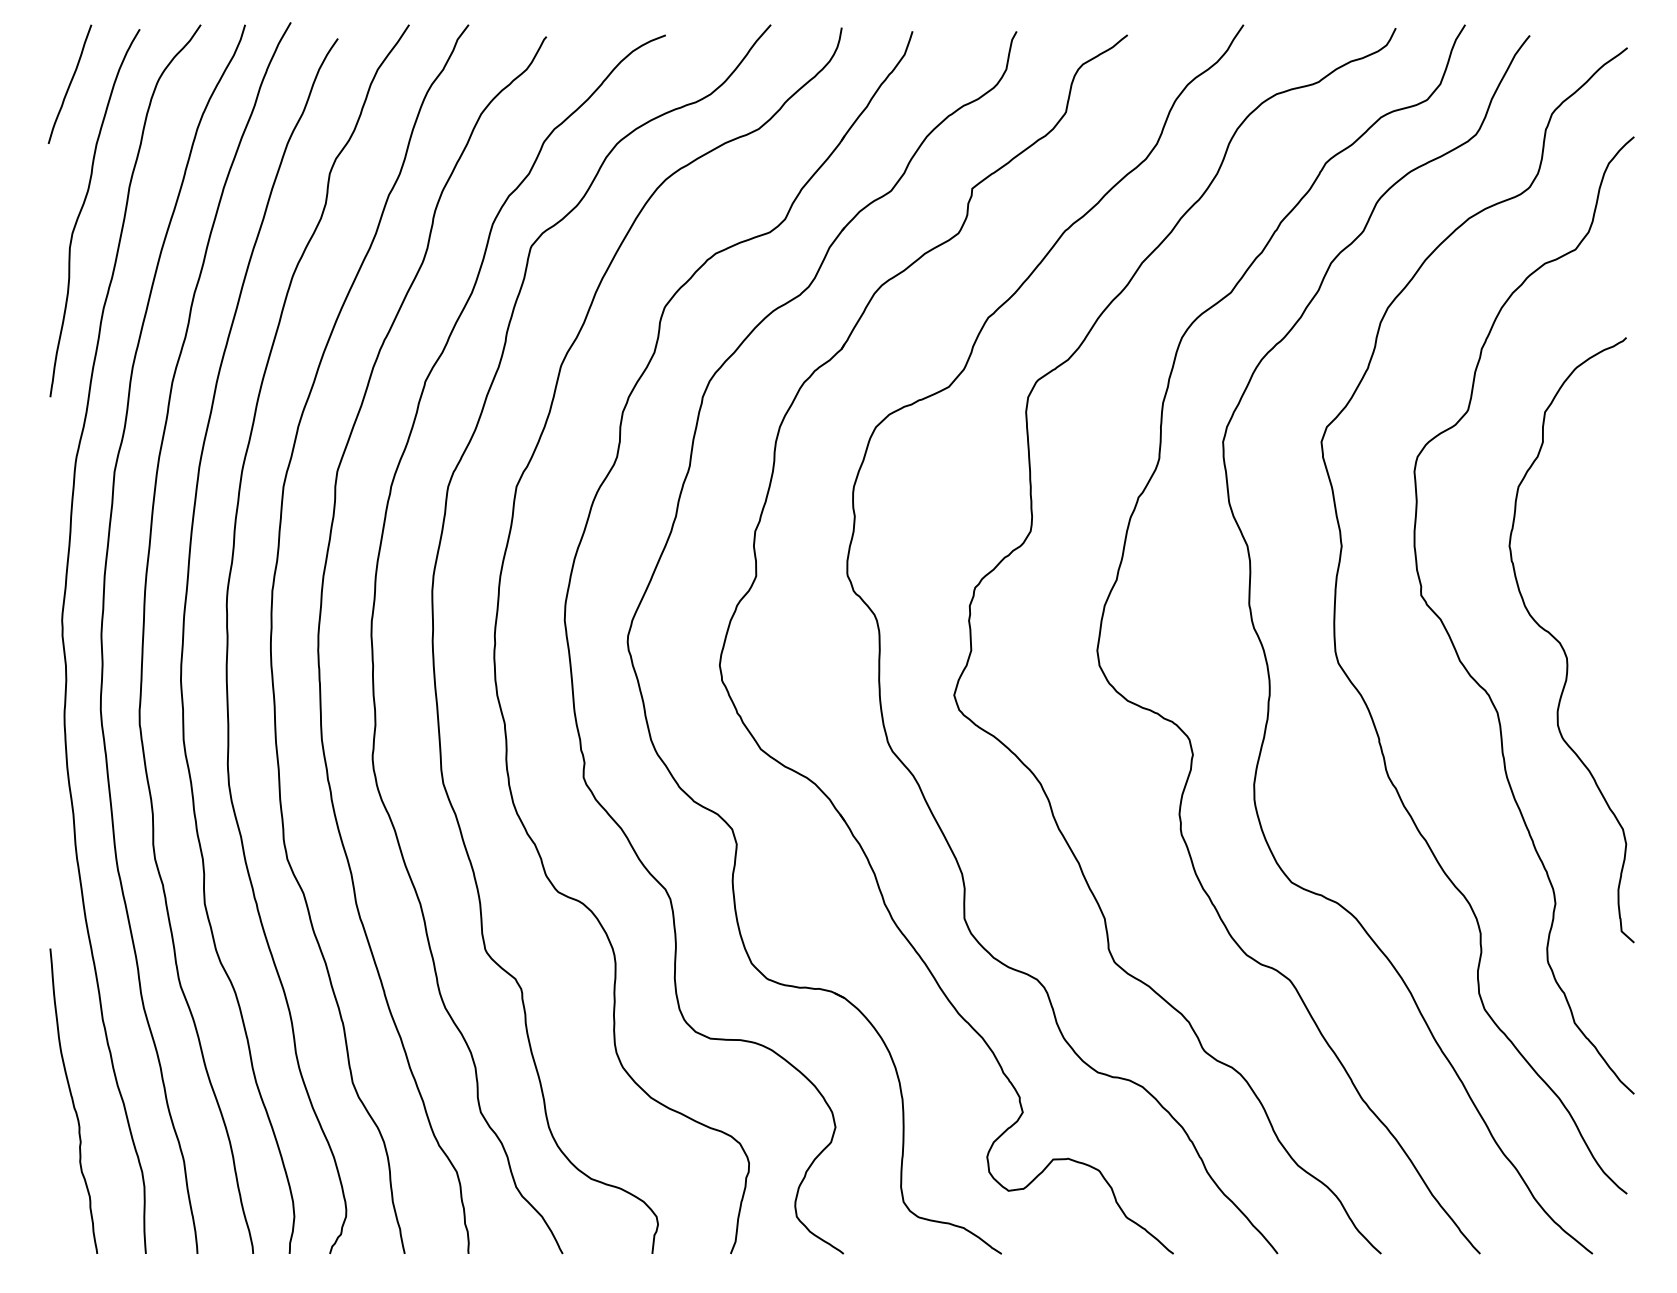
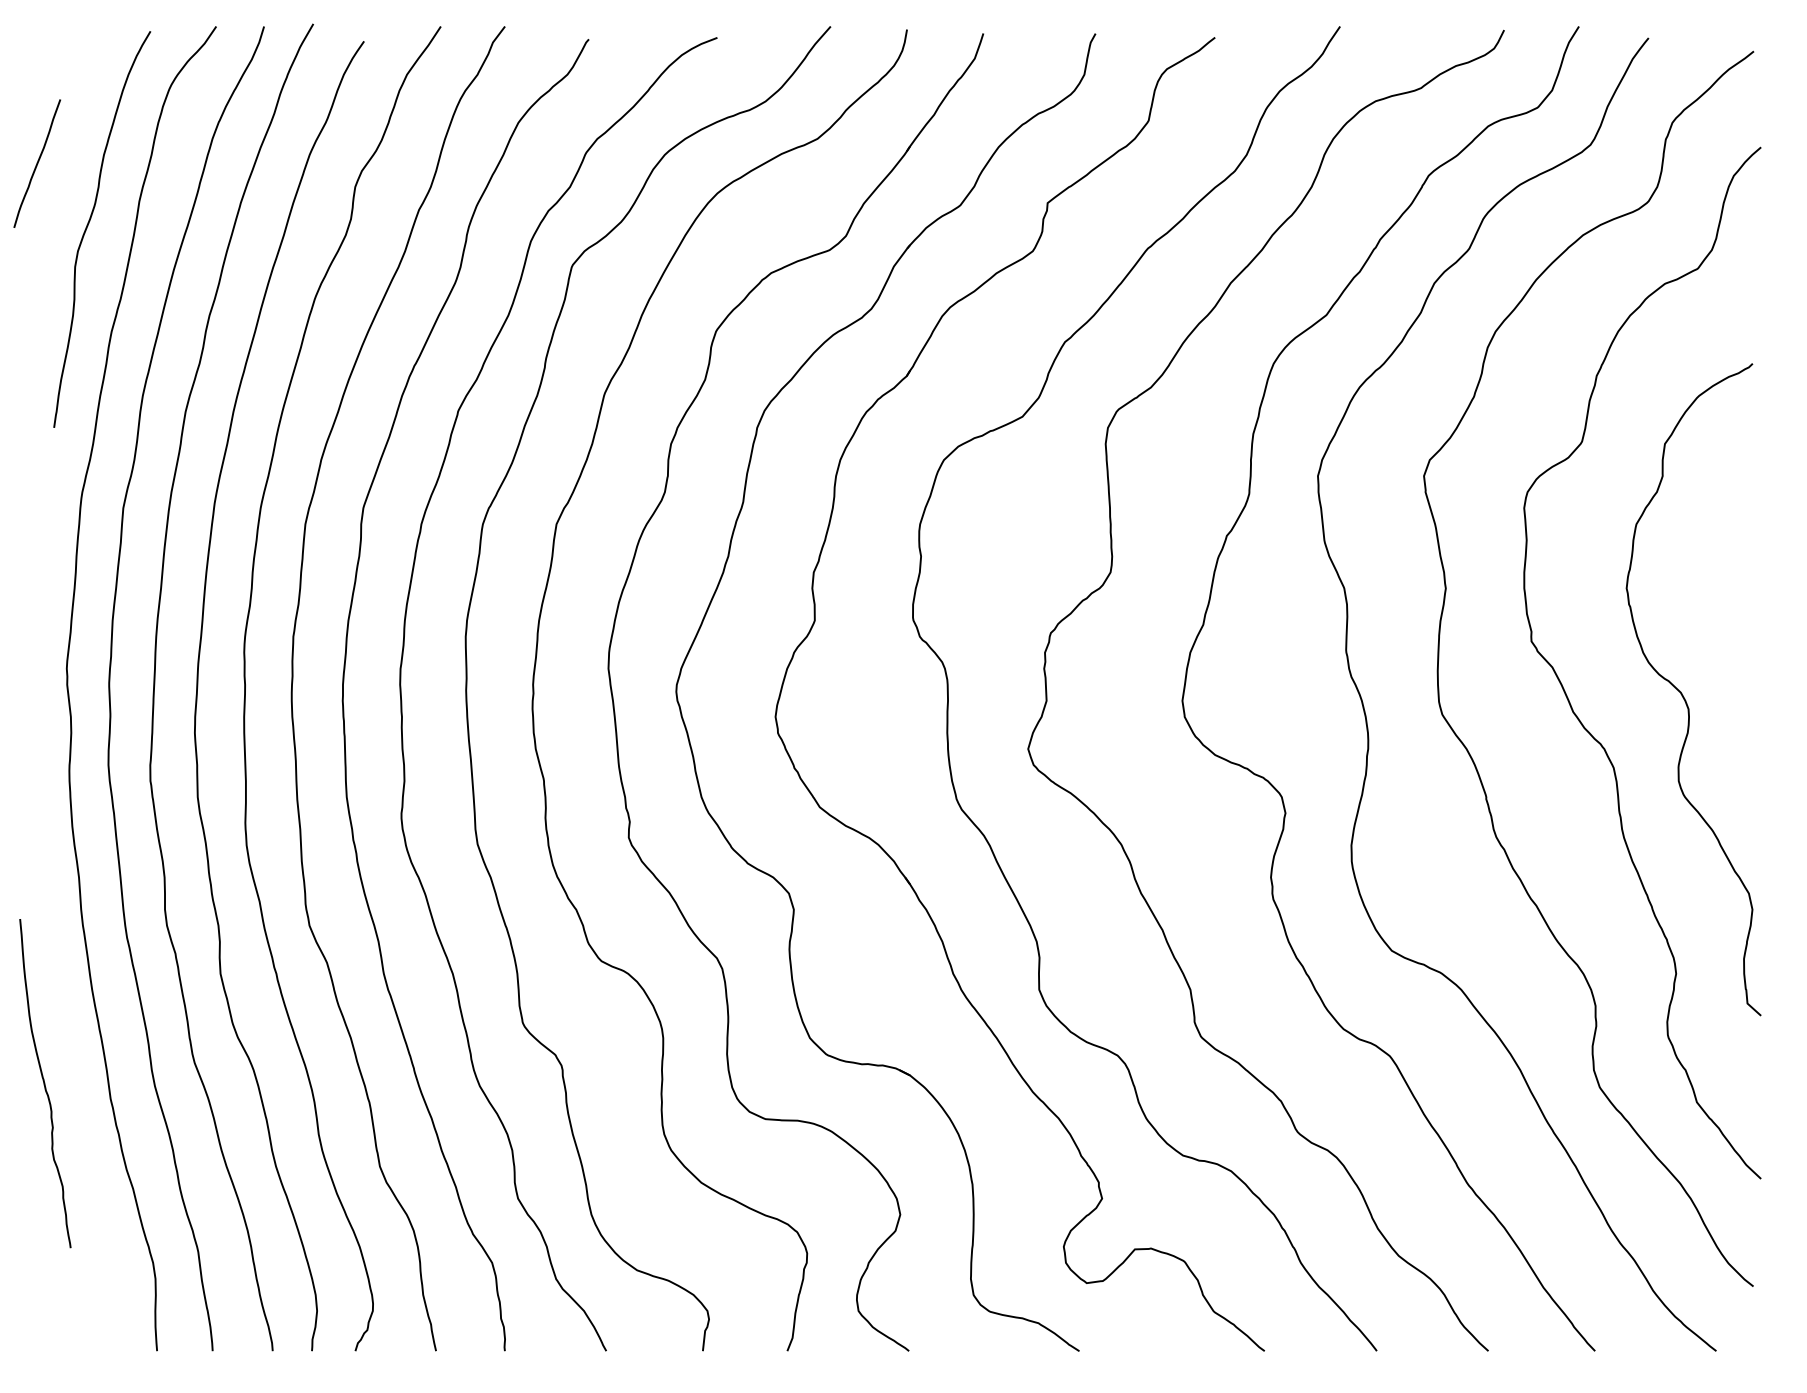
curve: (69, 84) -> (36, 163), moved
curve: (73, 1101) -> (45, 1083), moved

